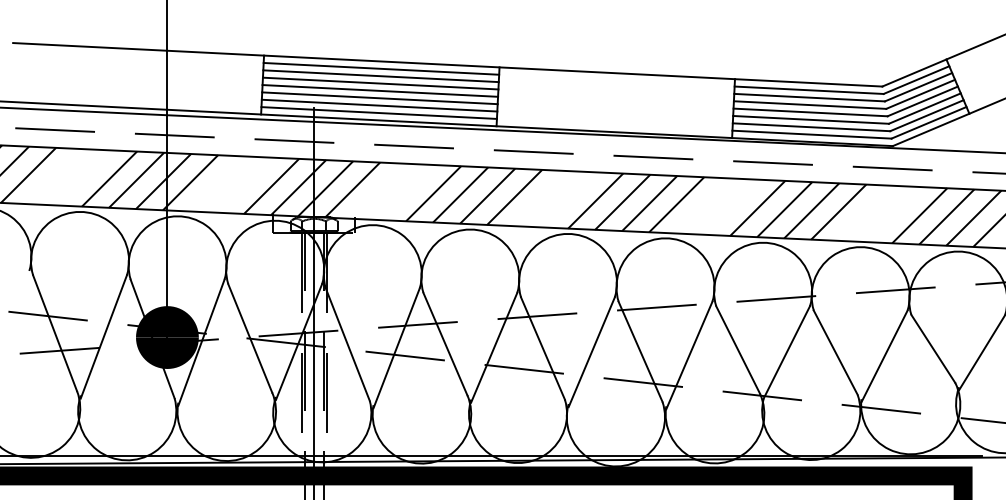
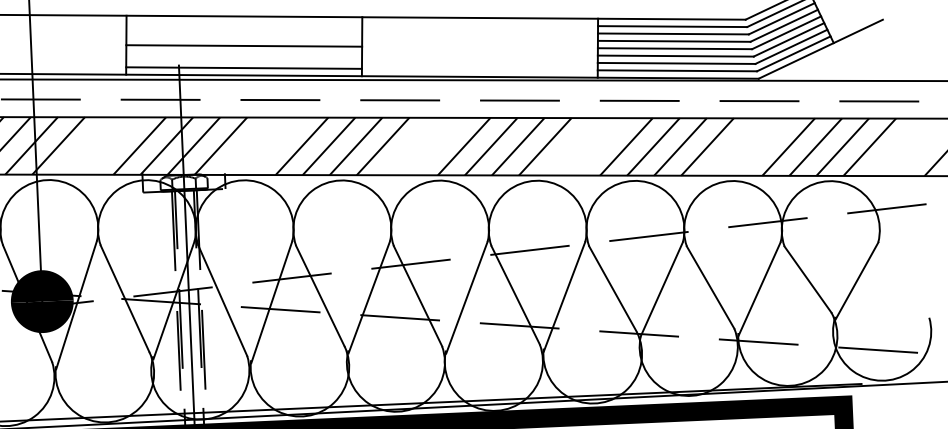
line: (381, 68) -> (244, 23), removed
line: (380, 76) -> (243, 31), removed
line: (380, 83) -> (244, 38), removed
line: (379, 98) -> (243, 53), removed
line: (379, 105) -> (244, 60), removed

